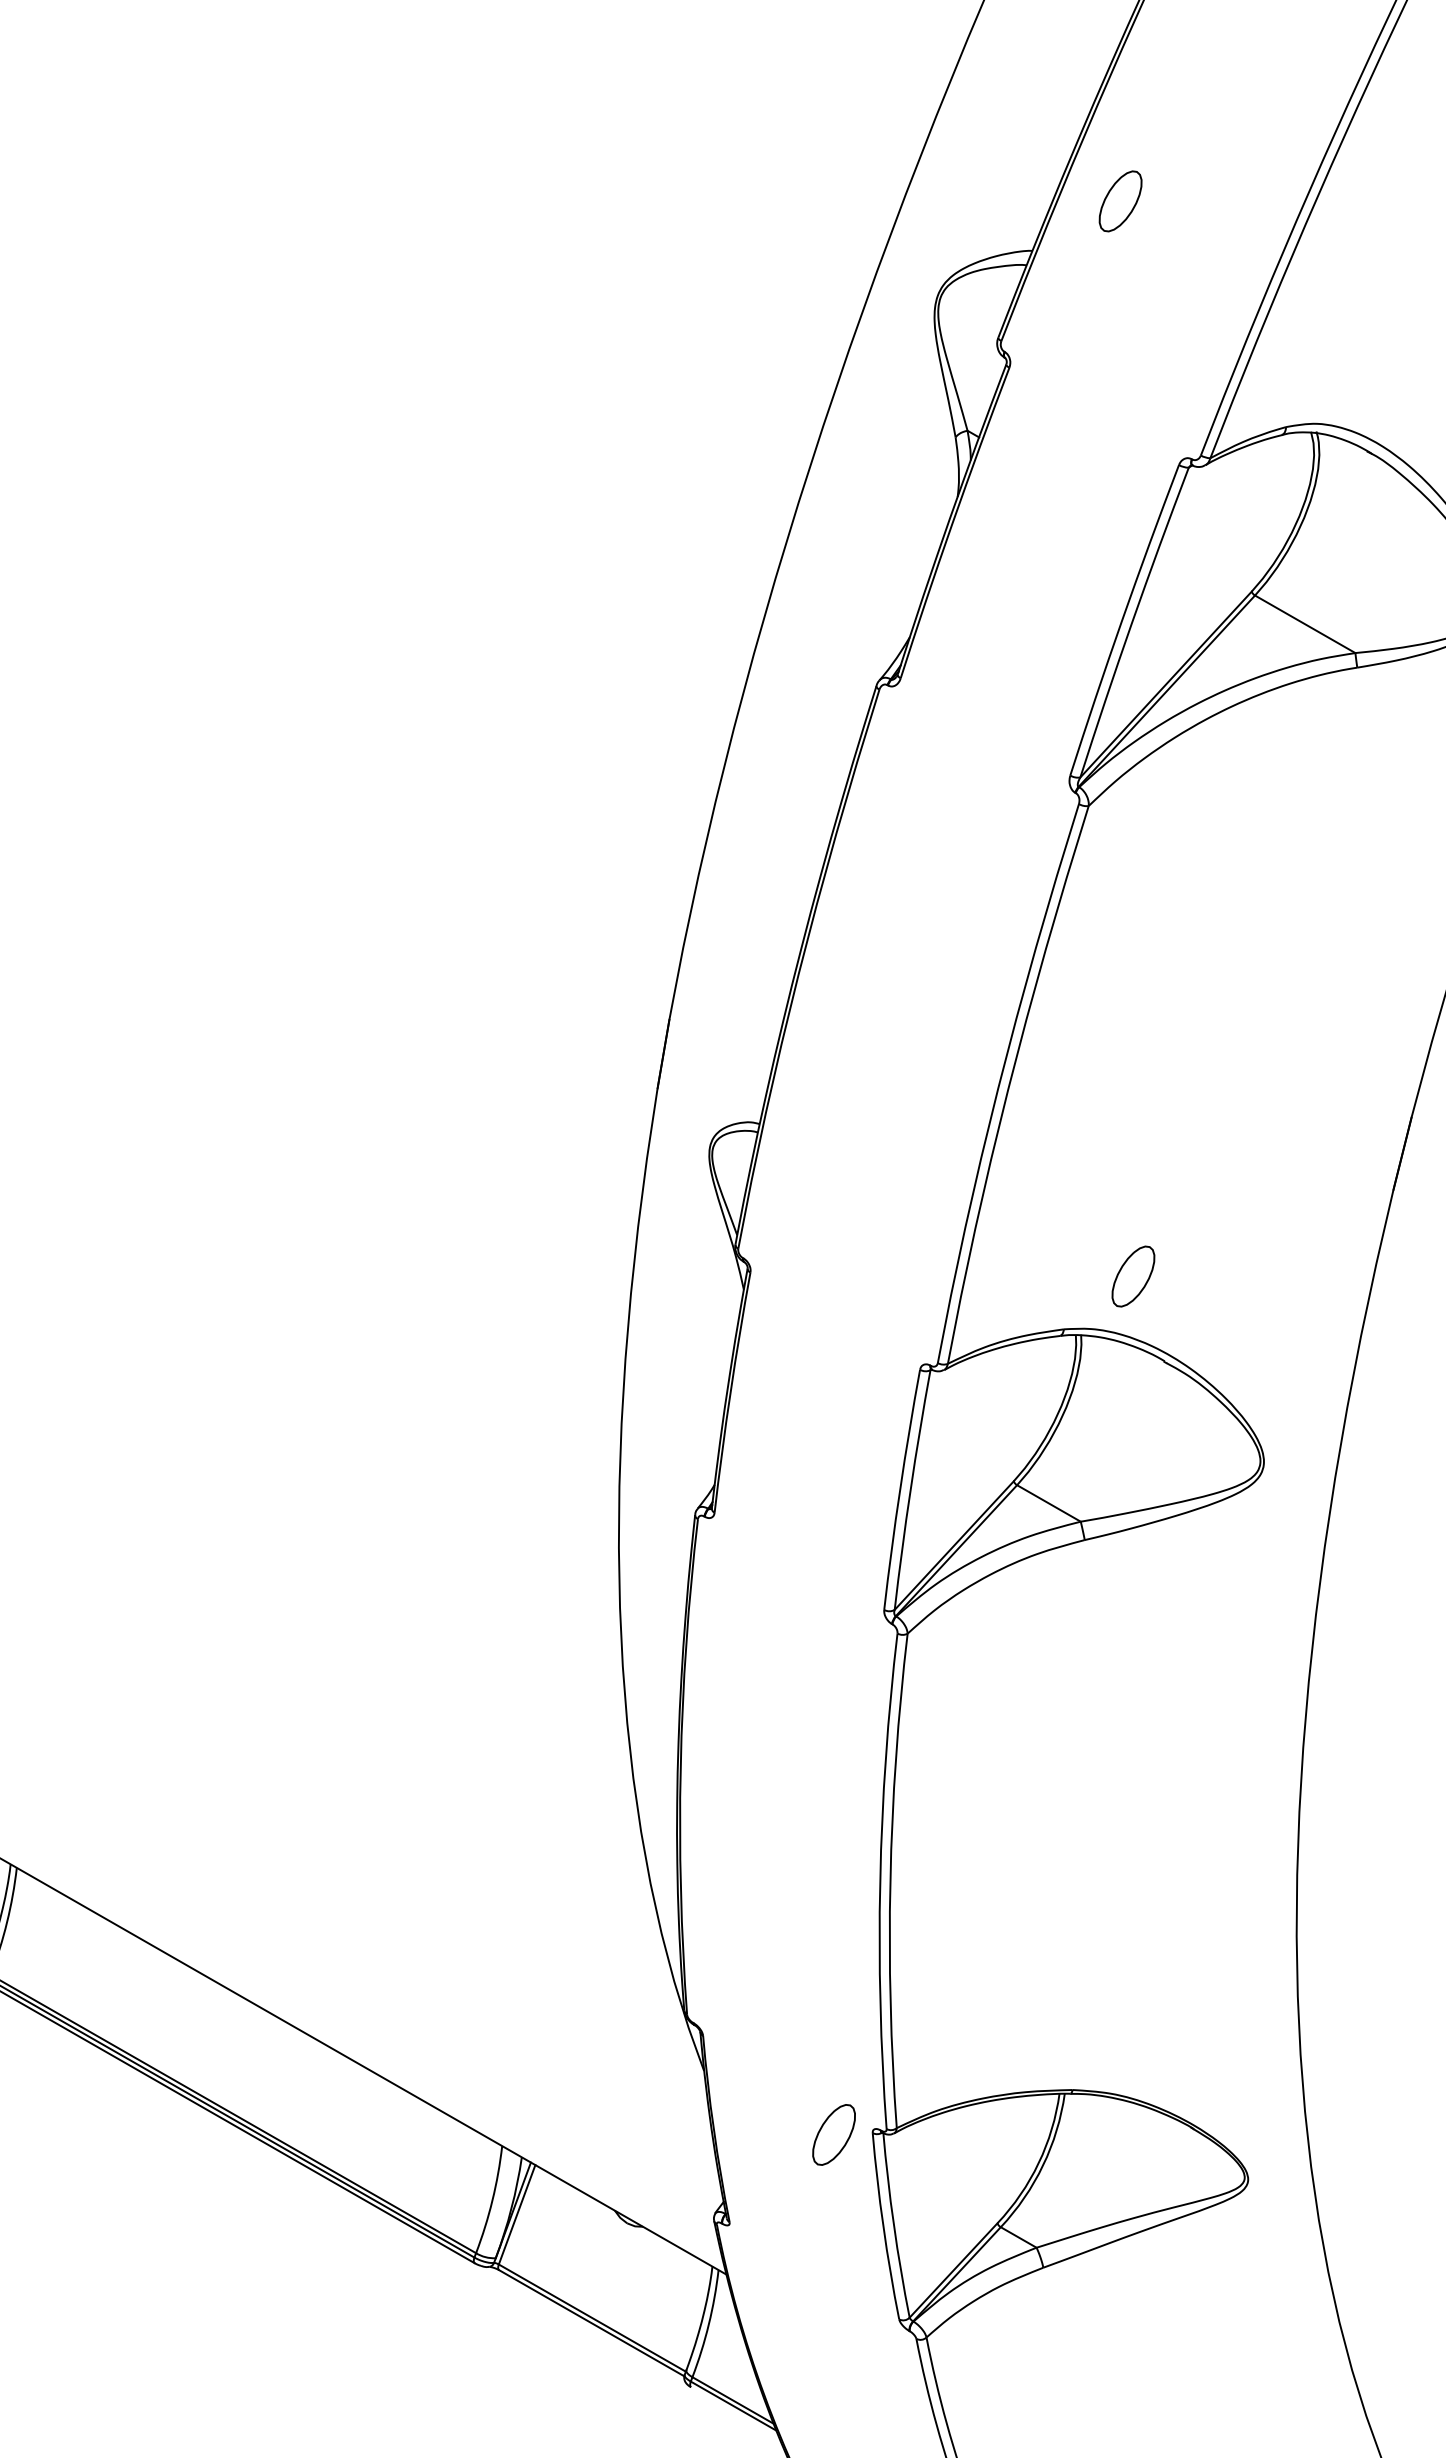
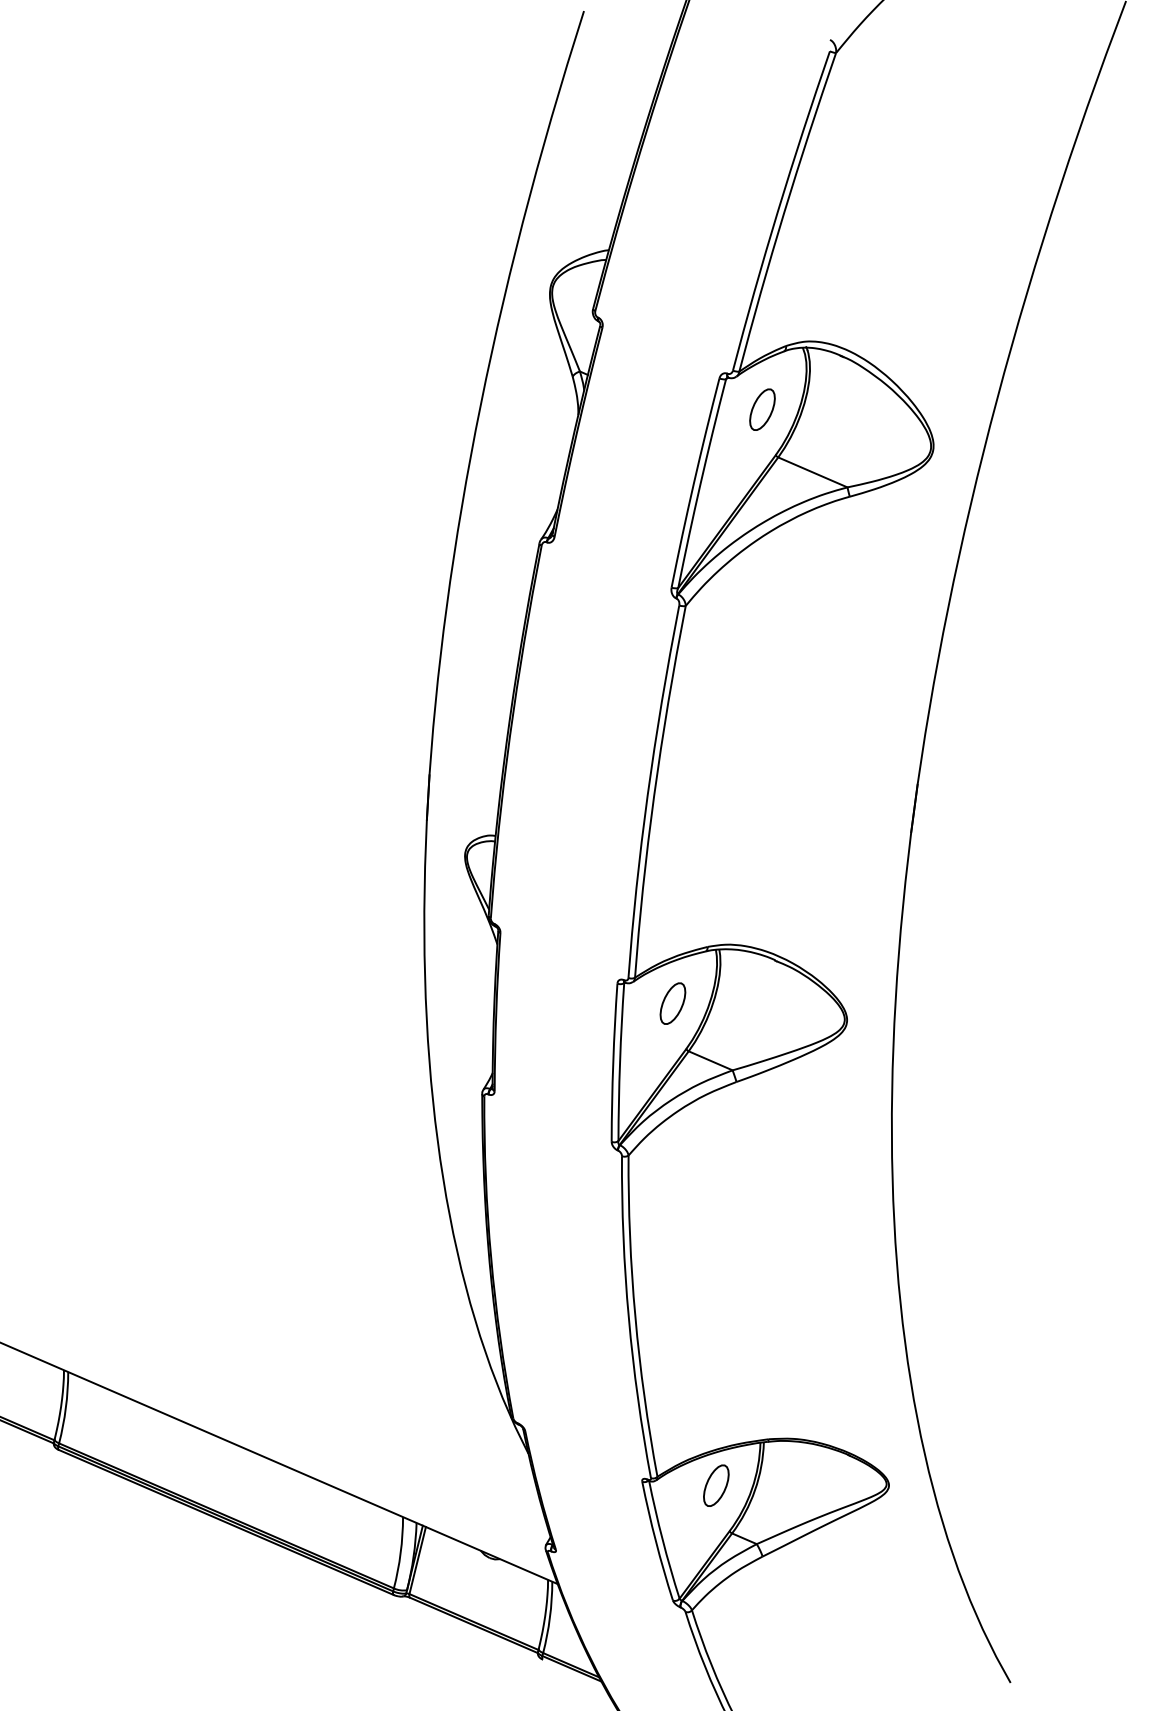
part: (1120, 201) -> (762, 409), moved
part: (1132, 1276) -> (672, 1003), moved
part: (834, 2134) -> (716, 1485), moved

